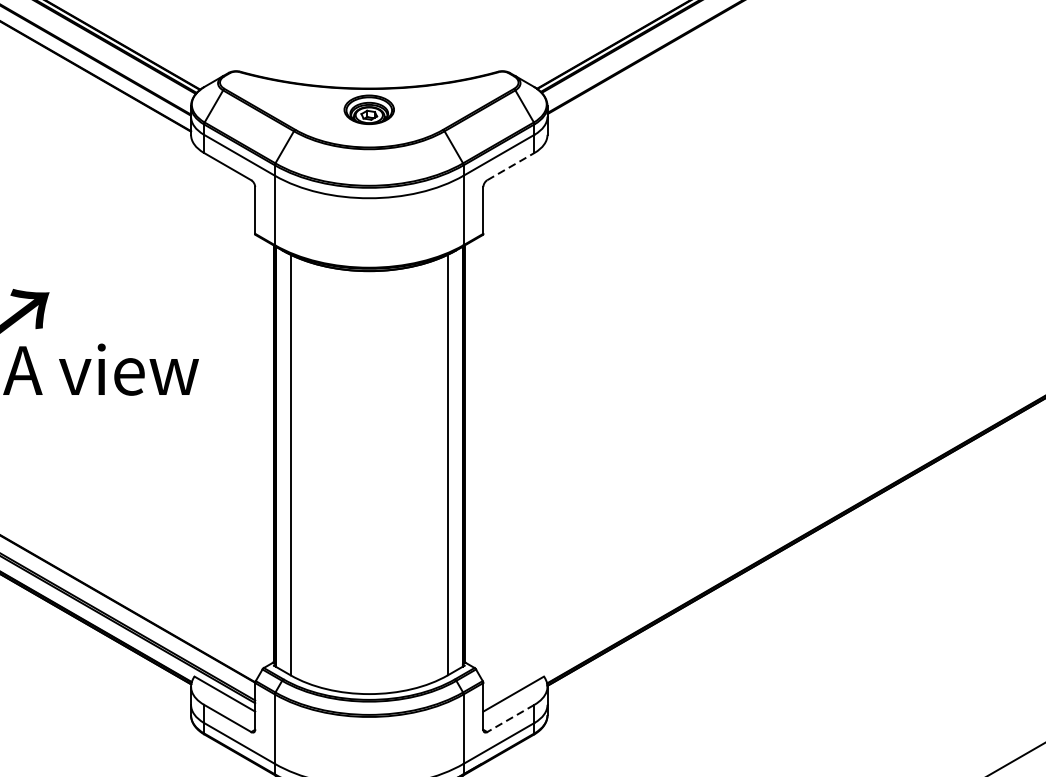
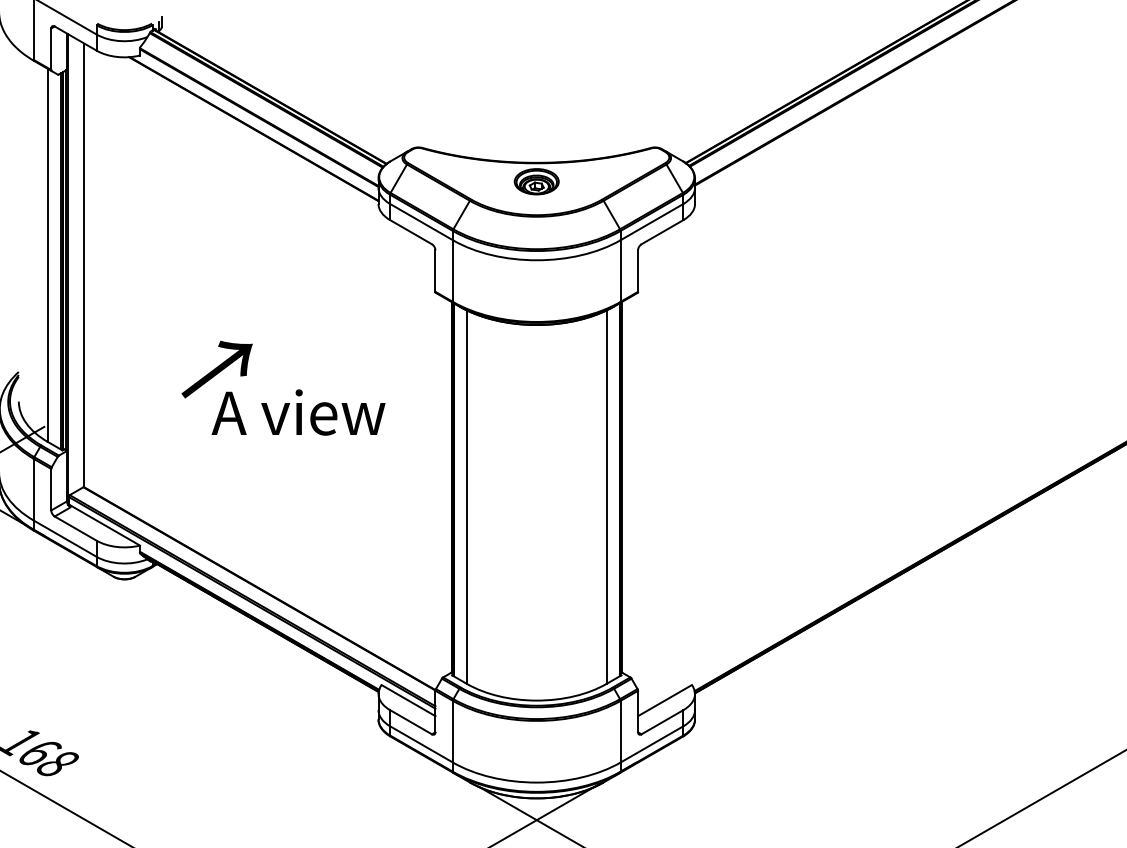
line: (510, 165) -> (662, 231), dashed -> solid
line: (510, 718) -> (662, 722), dashed -> solid

